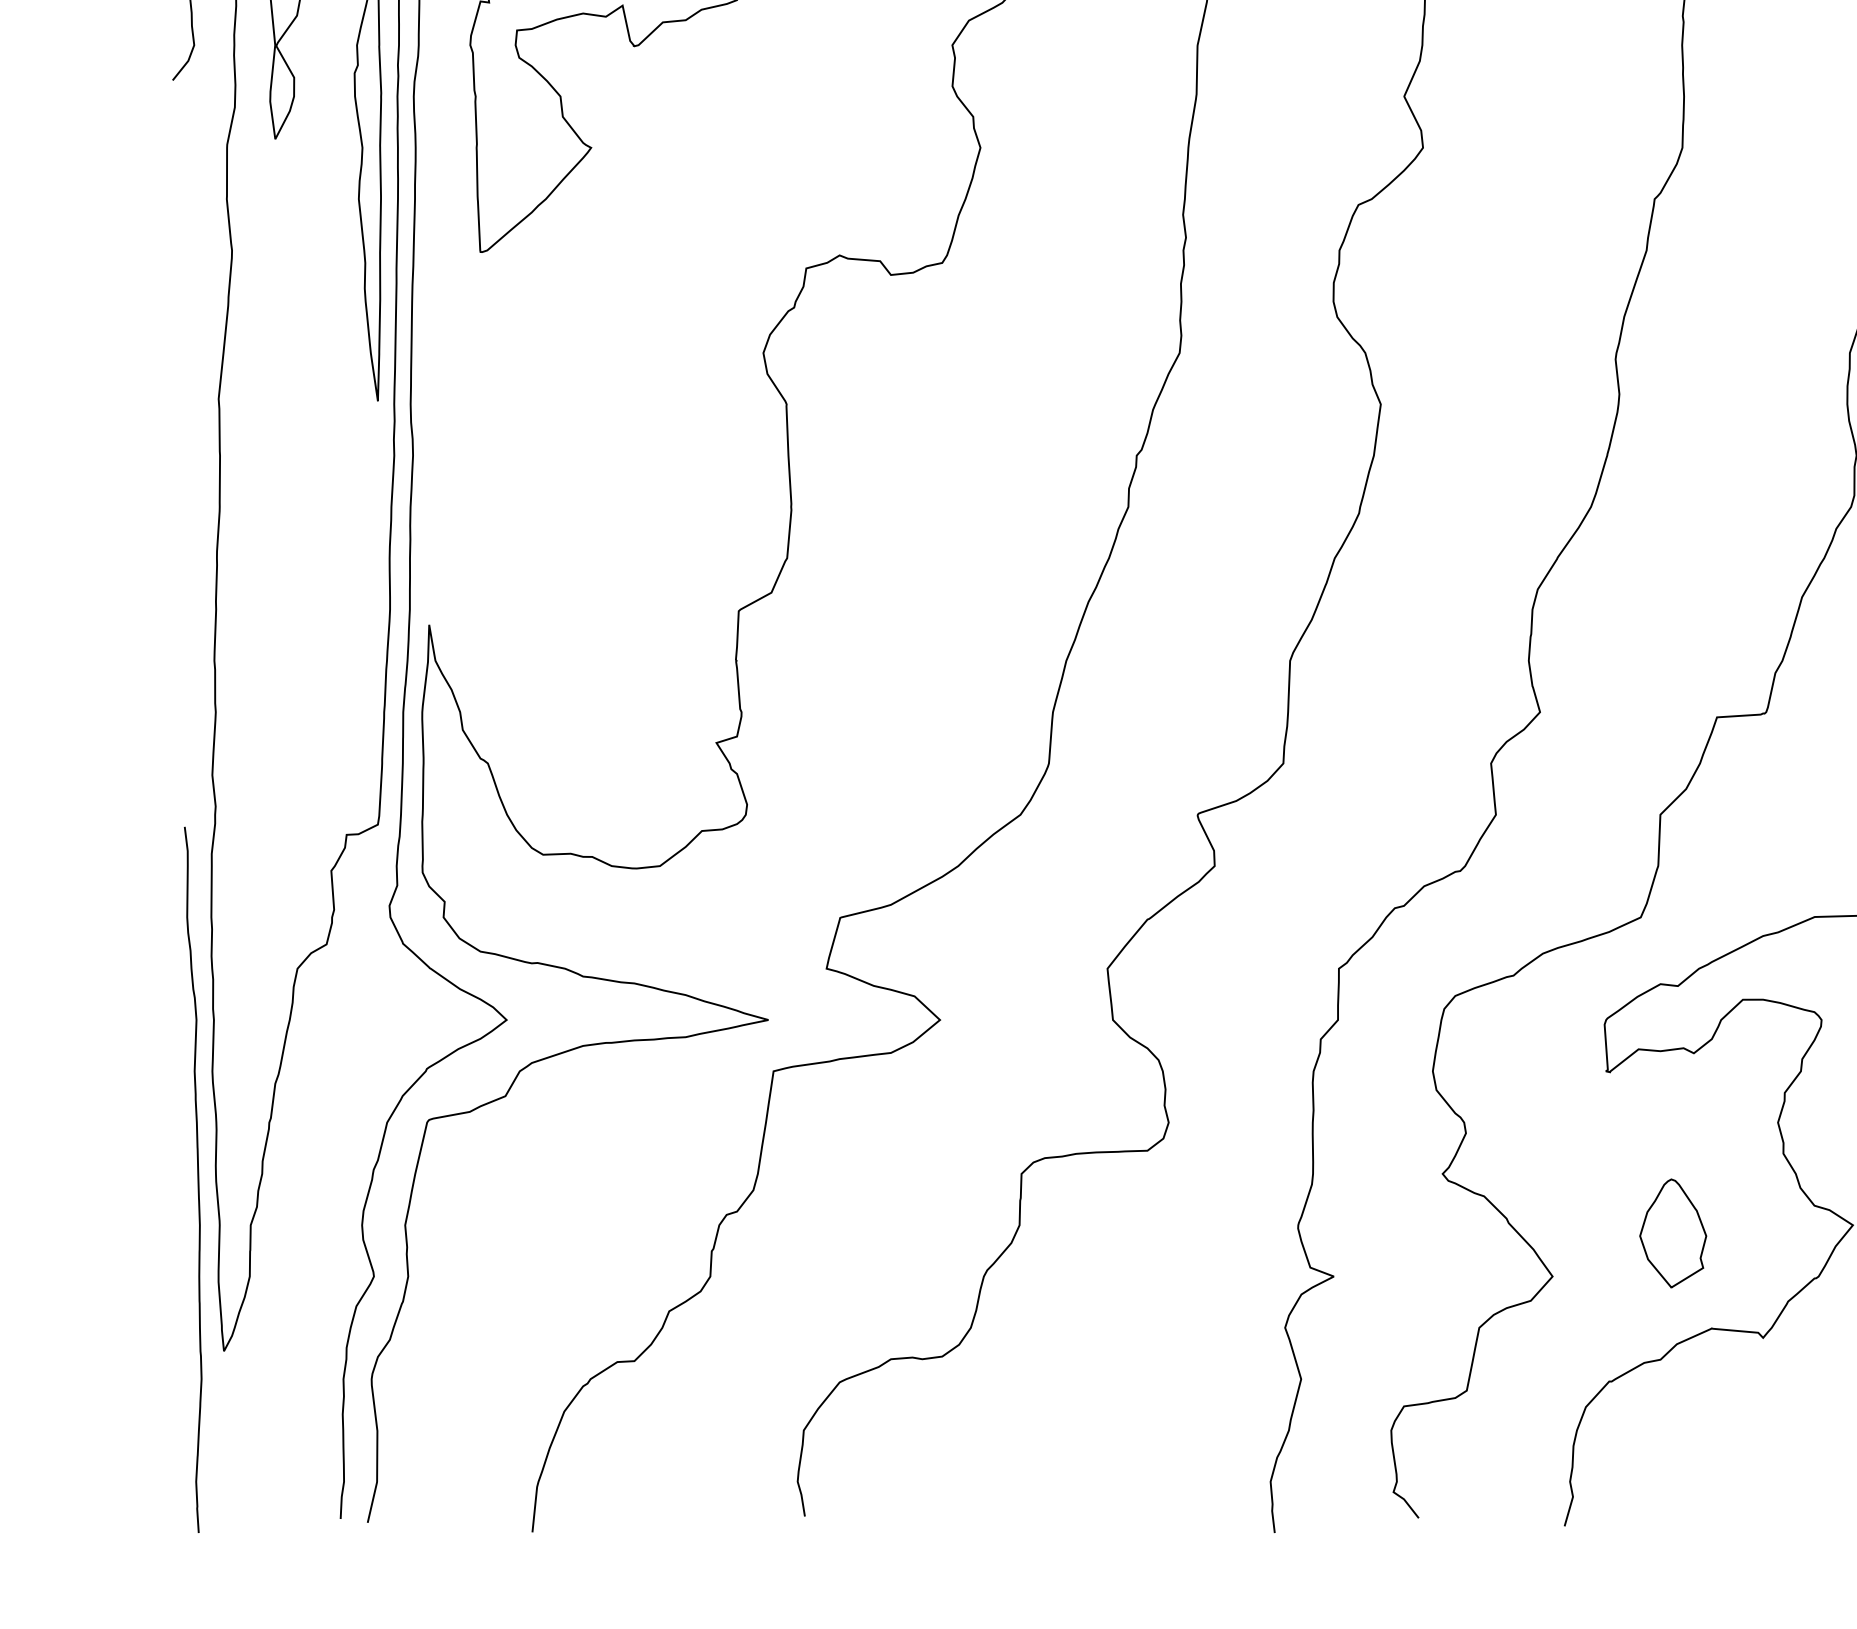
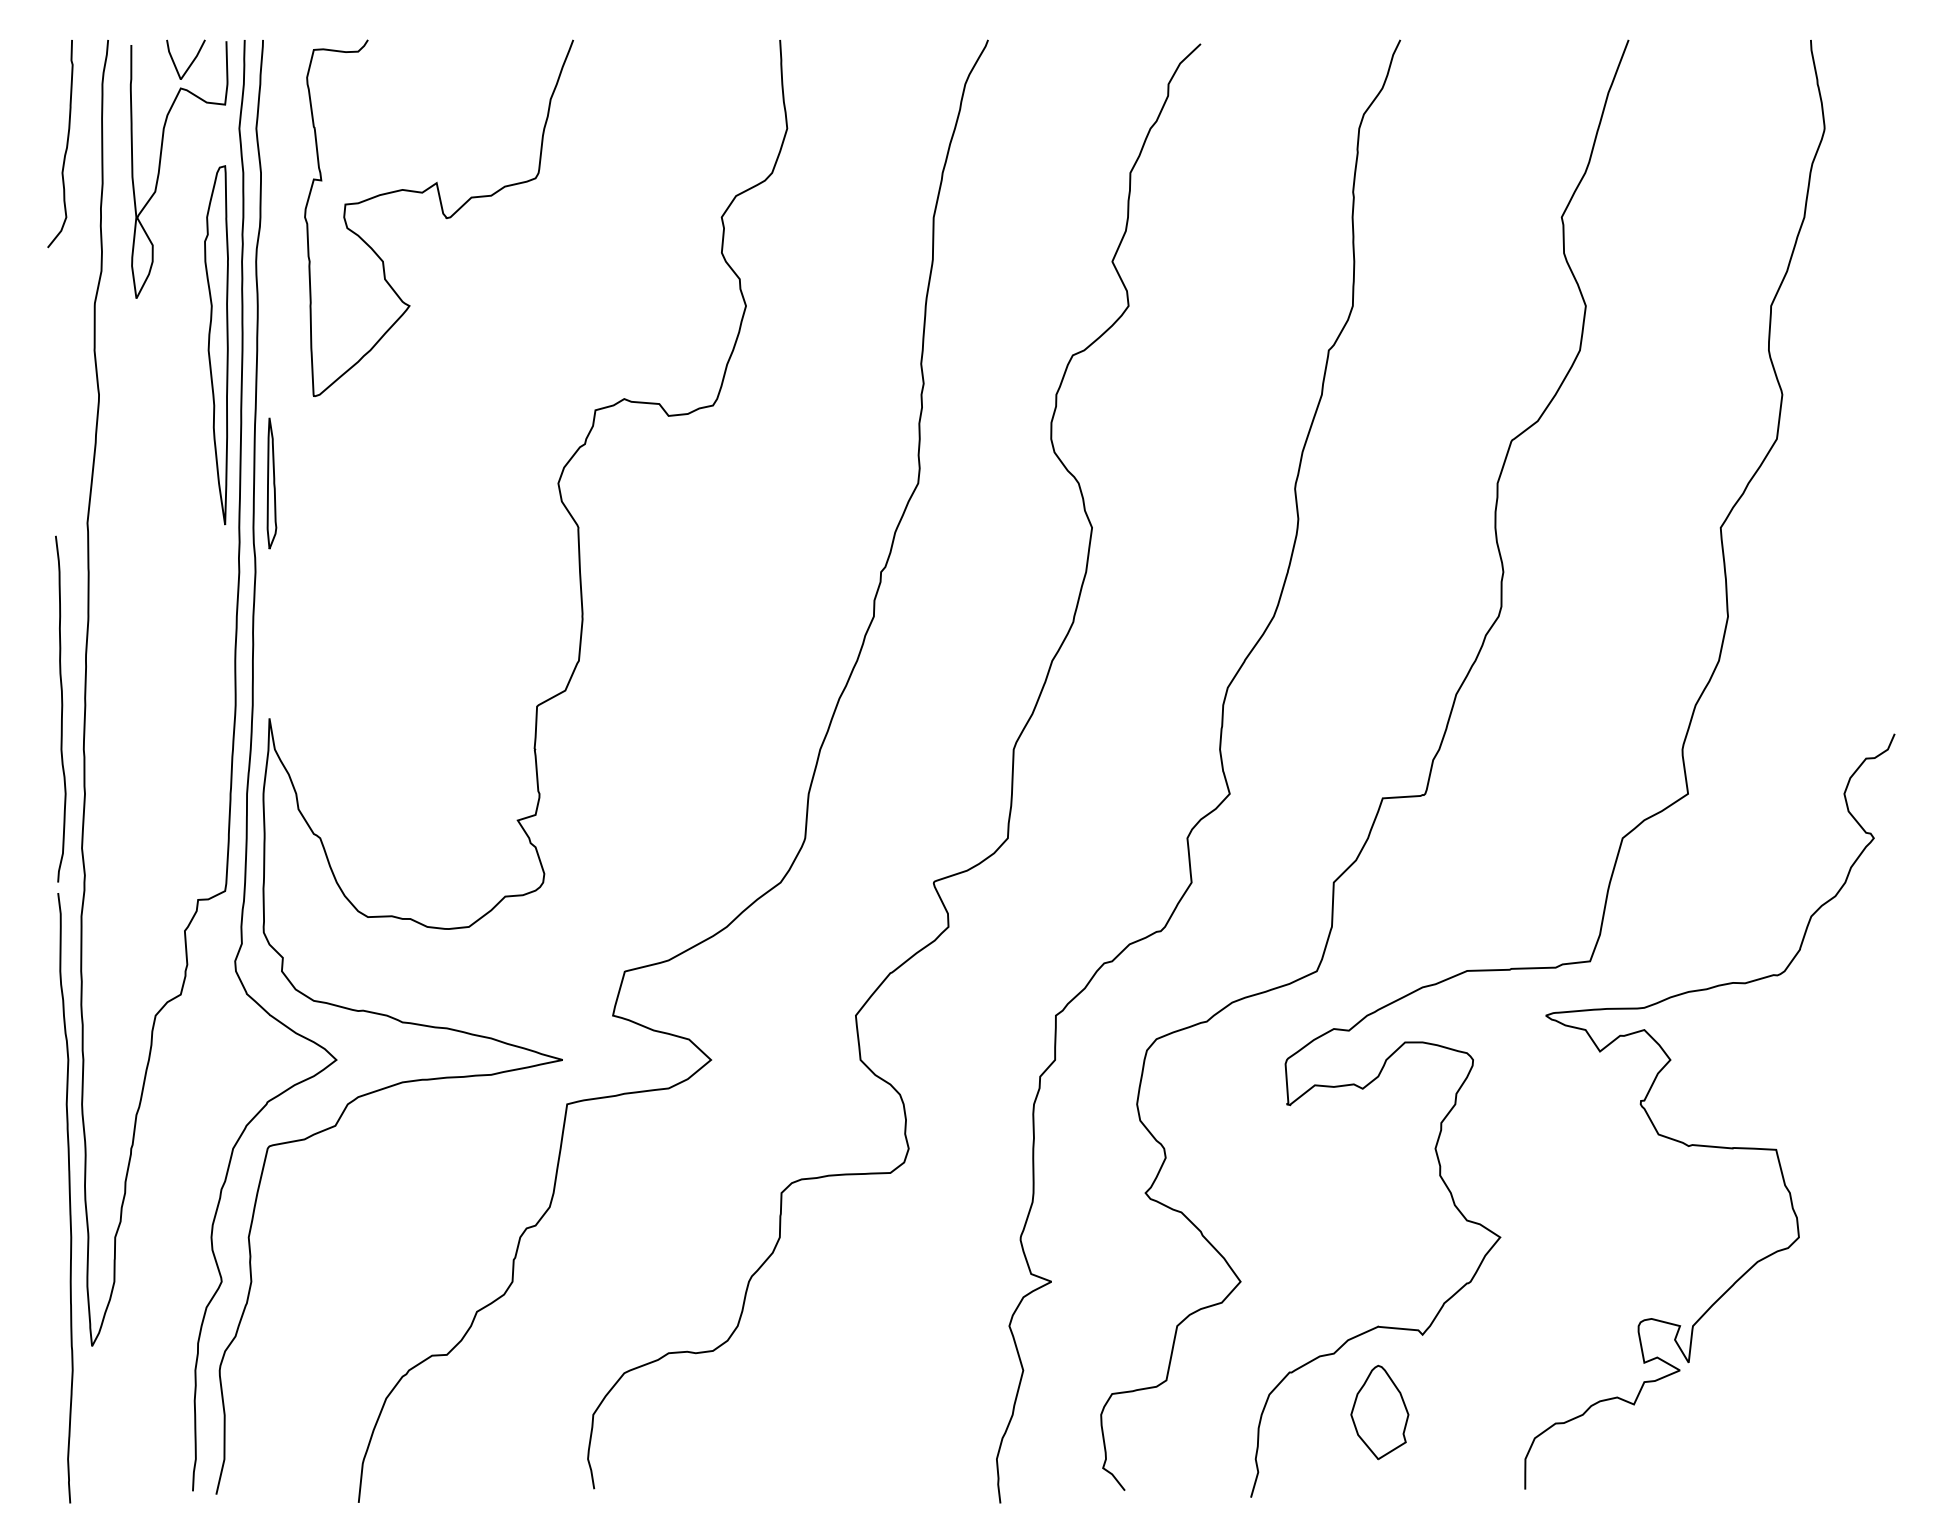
part: (431, 353) -> (271, 483), added
curve: (188, 613) -> (61, 708), added
part: (1672, 1233) -> (1379, 1412), moved

